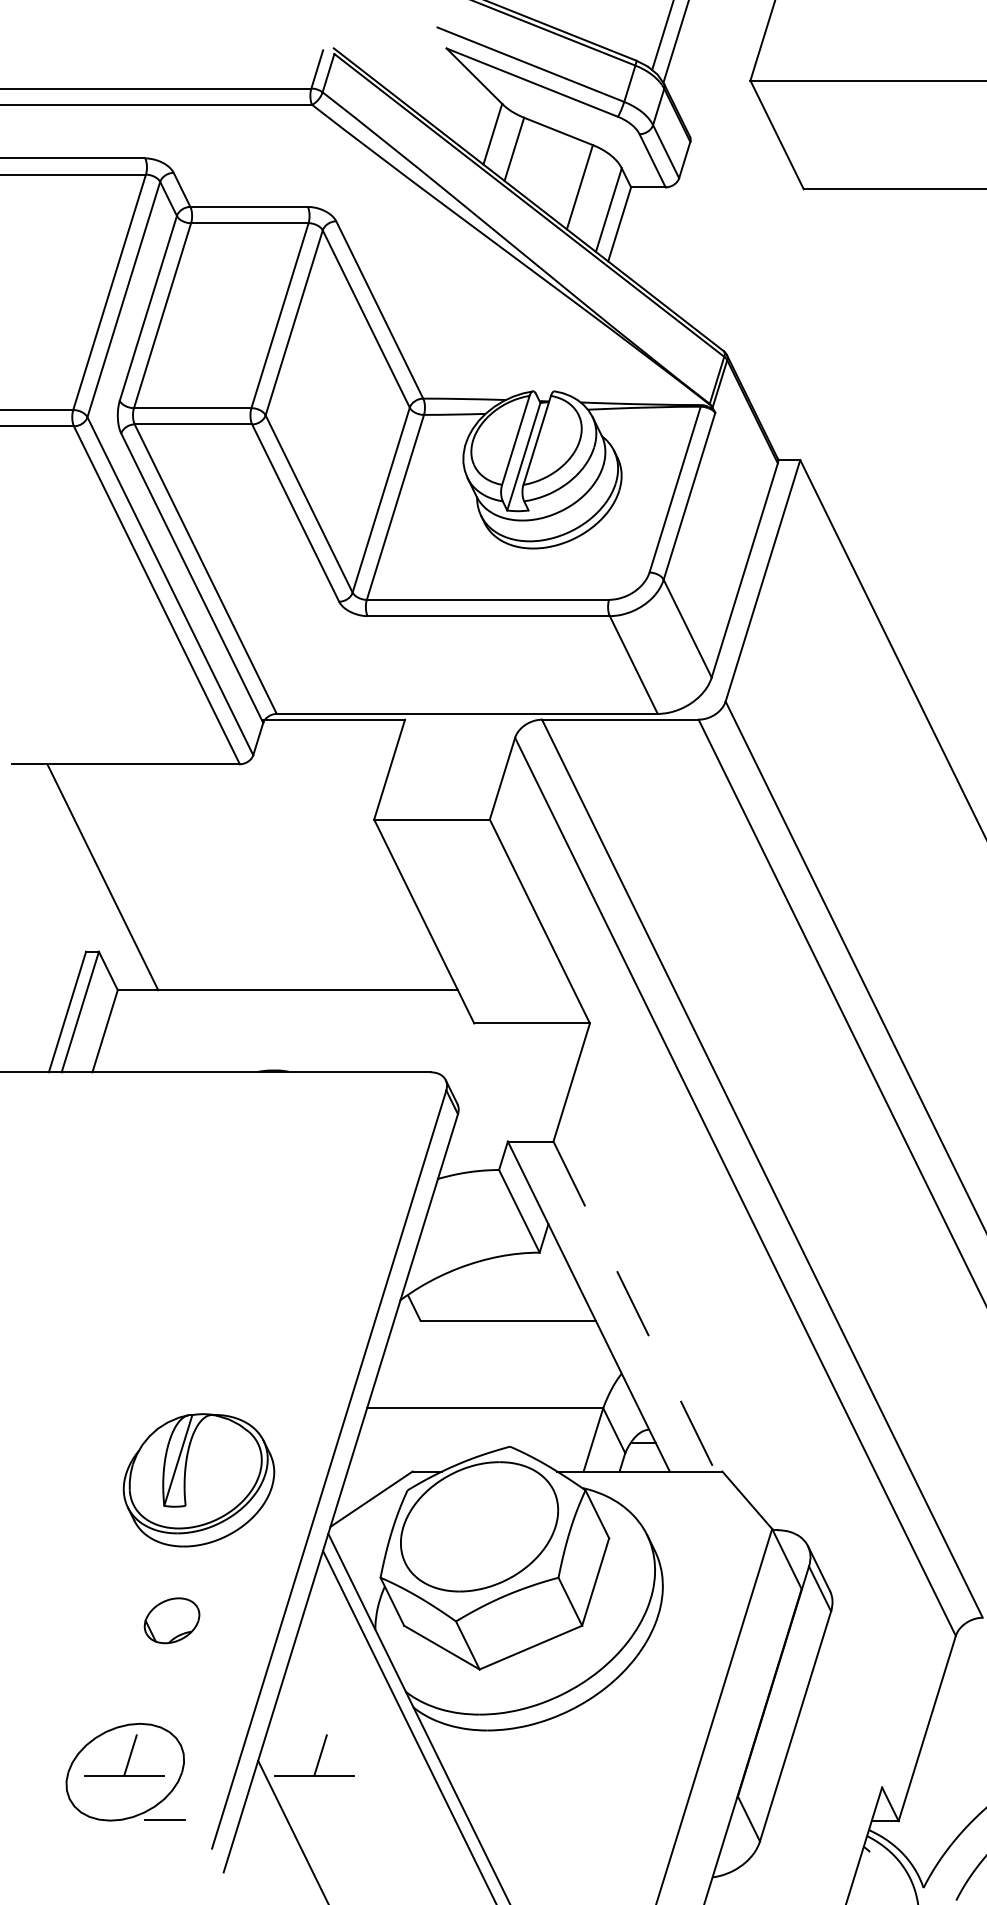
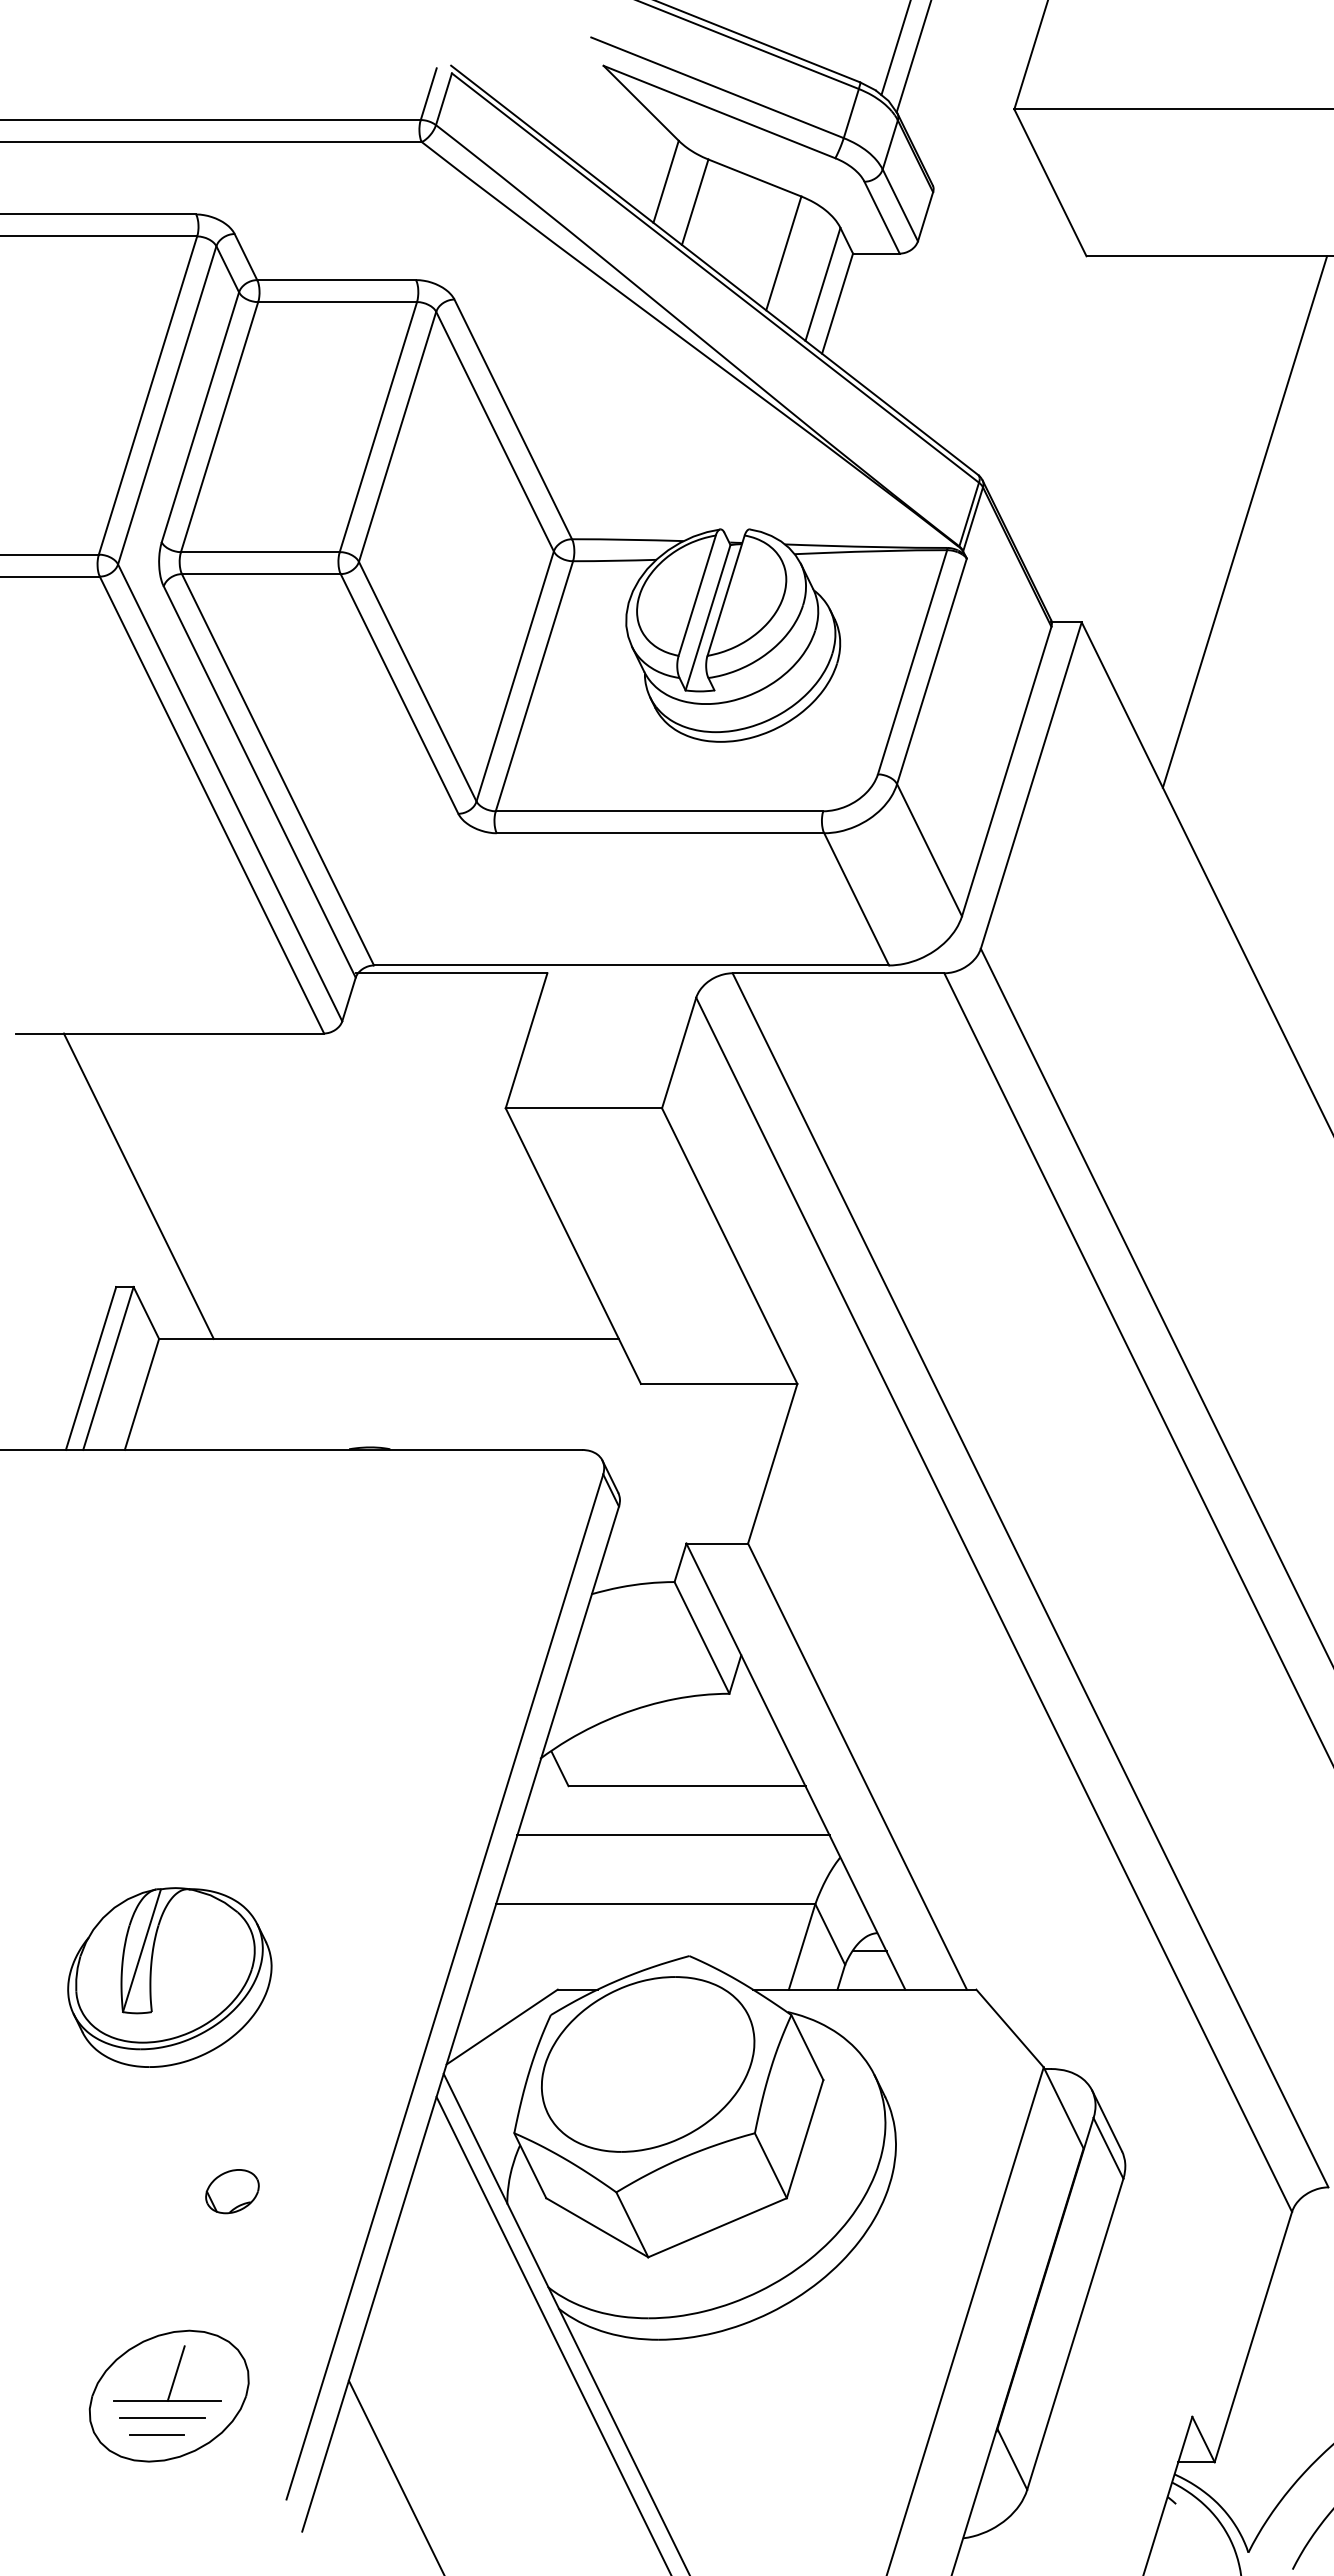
line: (920, 385) -> (1244, 521), added
line: (634, 1307) -> (857, 1767), dashed -> solid
line: (498, 1357) -> (673, 1835), added
part: (198, 1480) -> (169, 1977), moved
part: (172, 1620) -> (232, 2191), size x0.71
part: (319, 1756) -> (431, 2375), removed
line: (120, 1788) -> (162, 2418), added
line: (164, 1819) -> (156, 2434), moved

